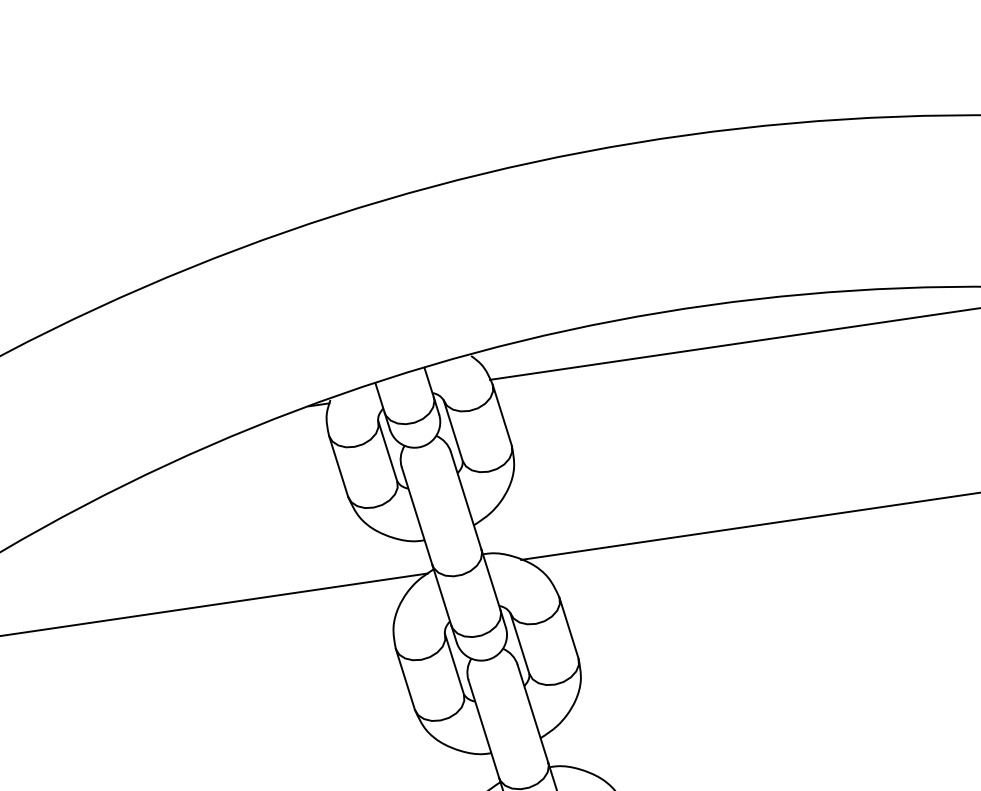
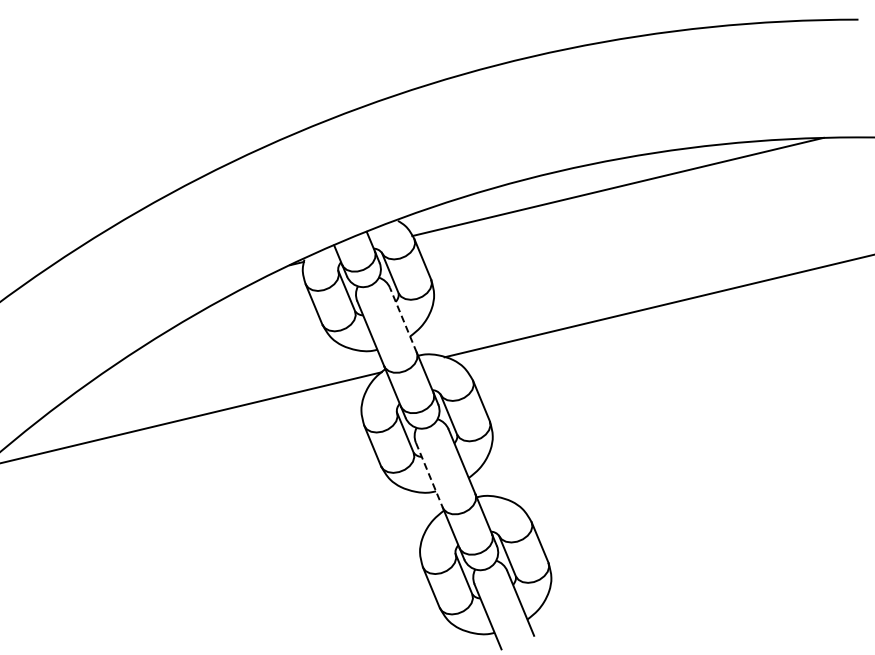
line: (466, 499) -> (403, 319), solid -> dashed
line: (483, 729) -> (429, 475), solid -> dashed

